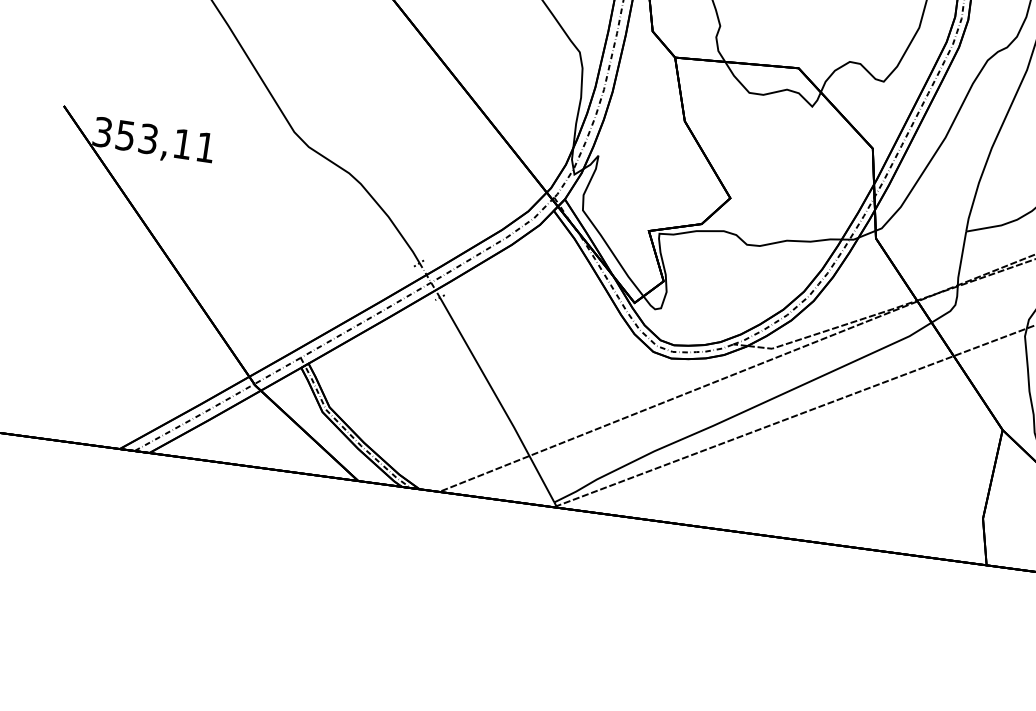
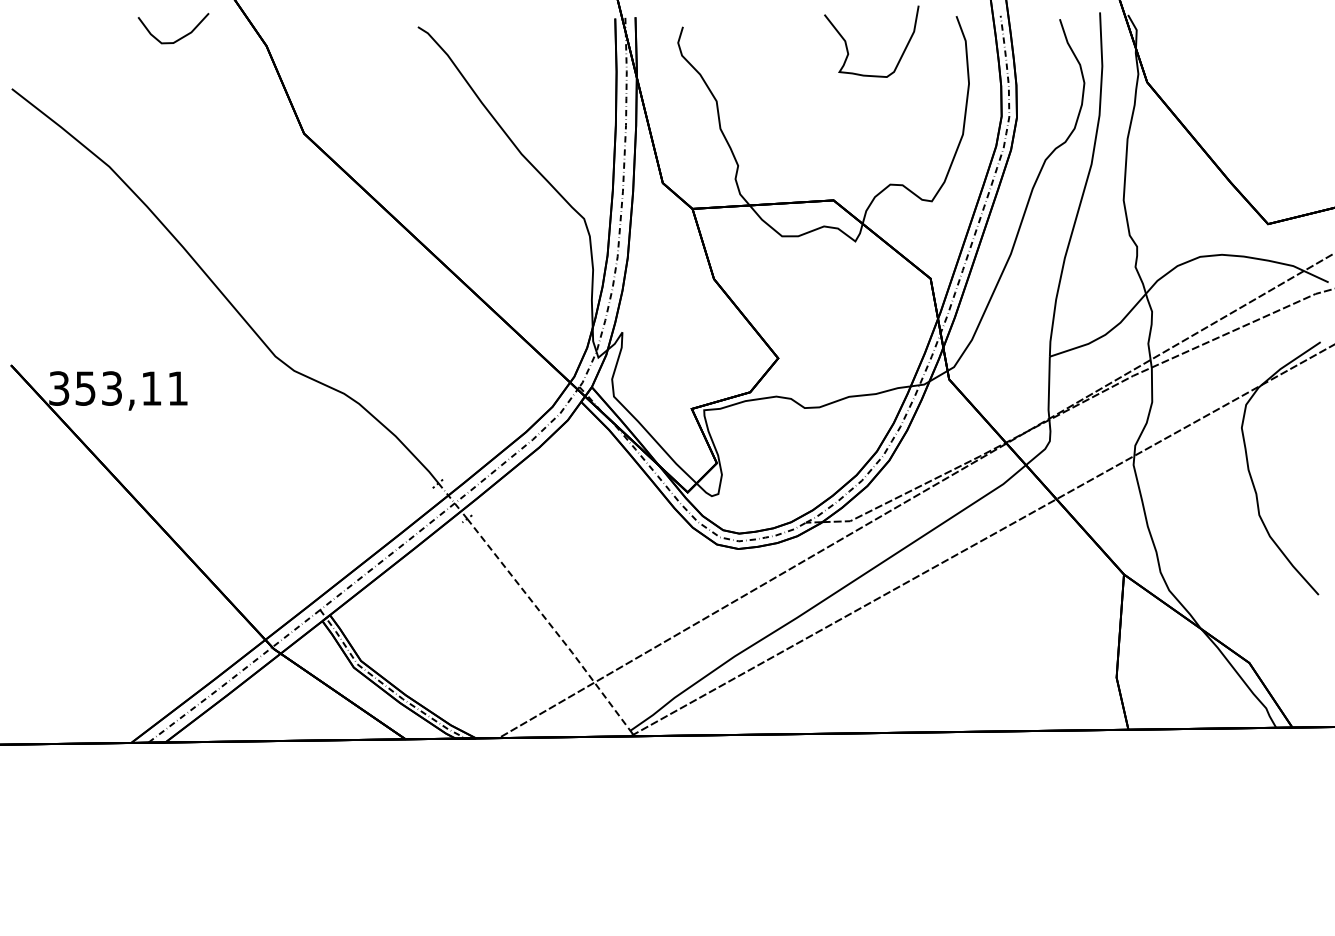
line: (498, 399) -> (550, 624), solid -> dashed

